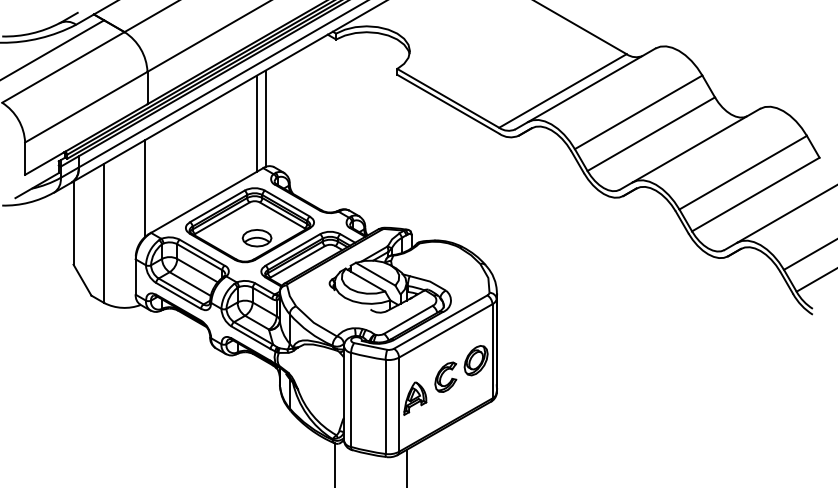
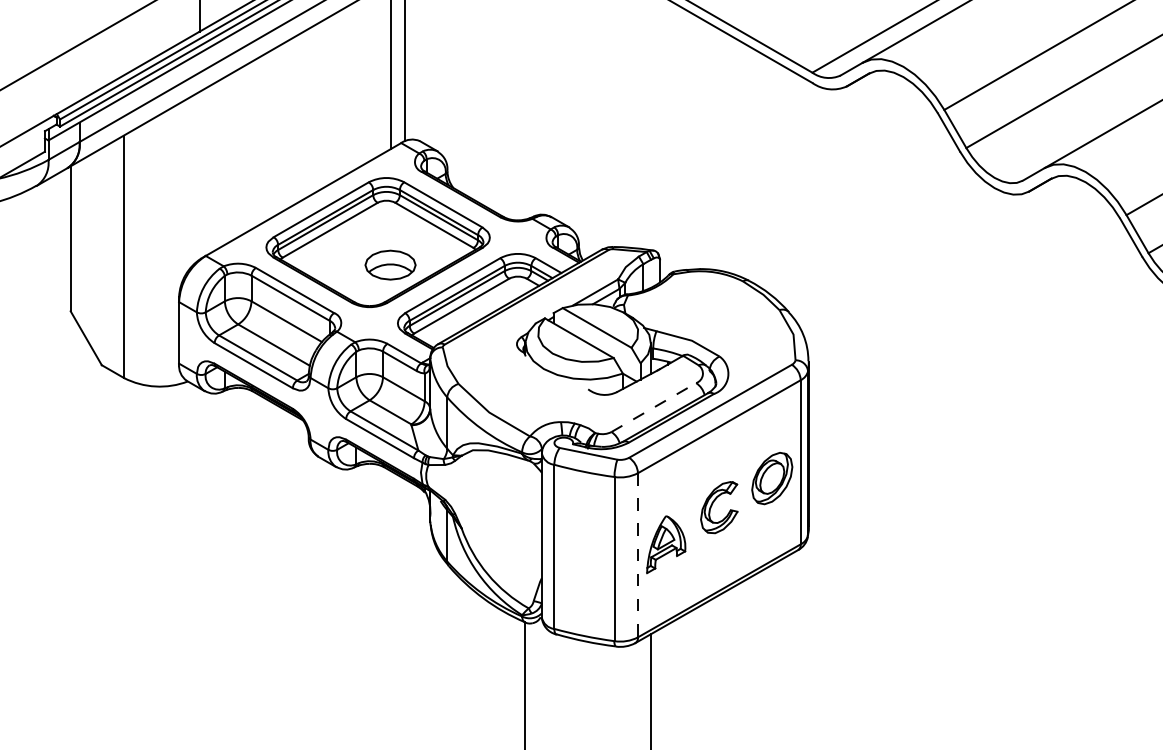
line: (144, 188) -> (194, 178), removed
line: (408, 319) -> (654, 406), solid -> dashed
line: (399, 405) -> (638, 556), solid -> dashed

